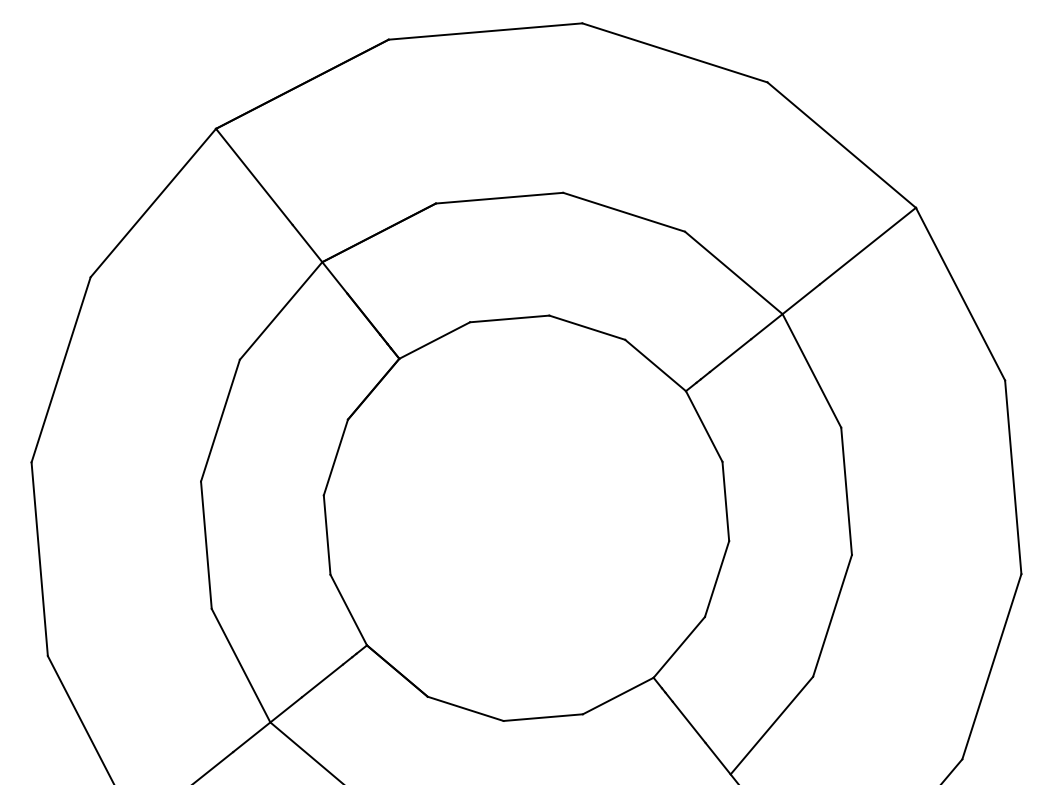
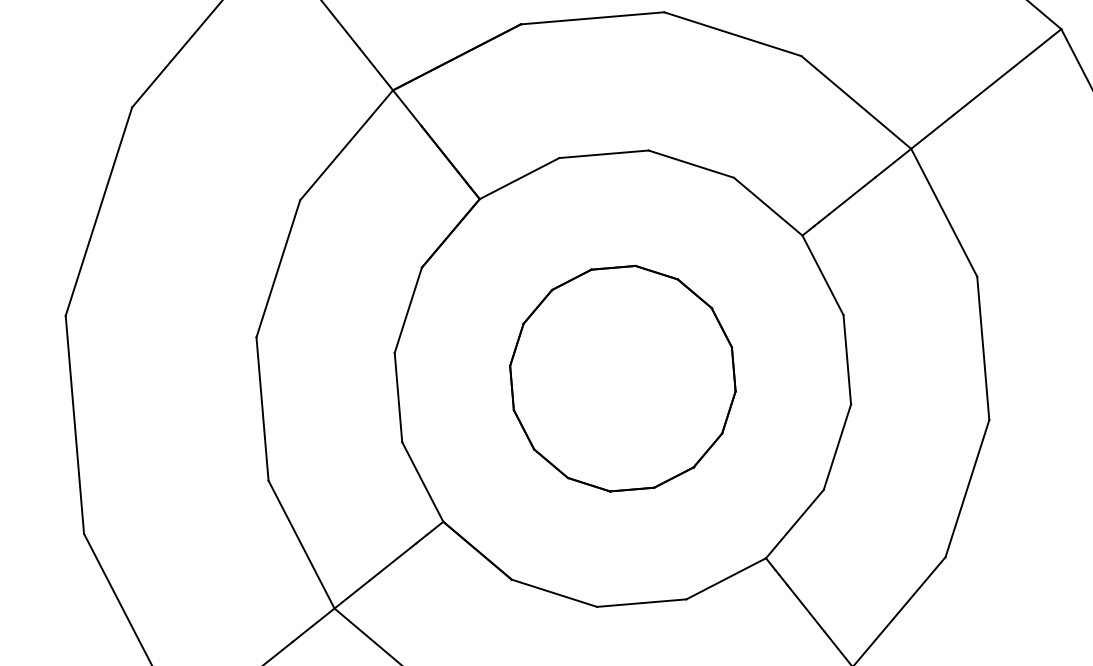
part: (526, 518) -> (622, 378), added

